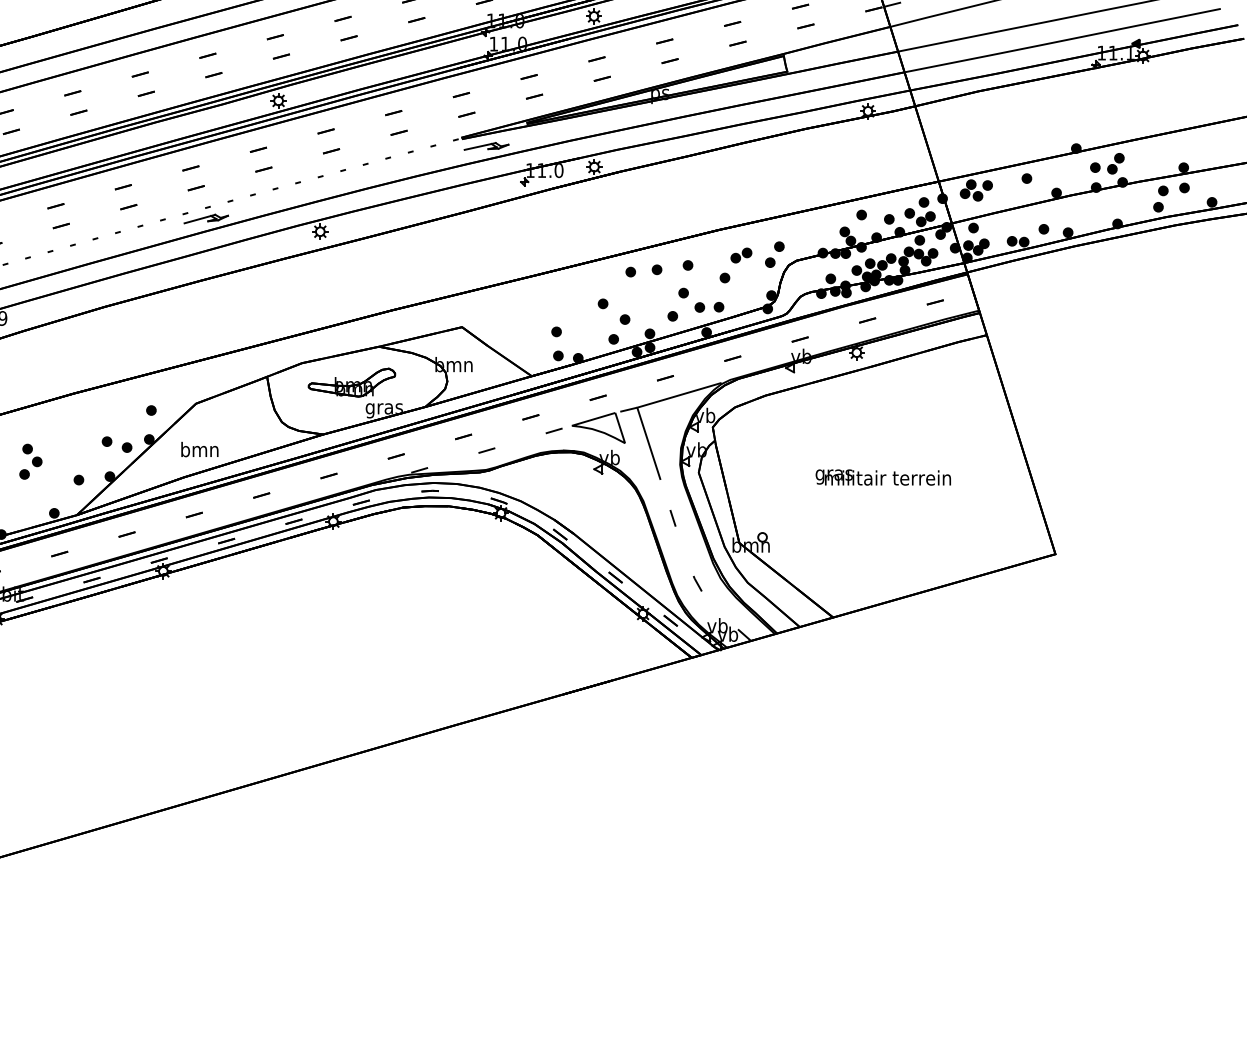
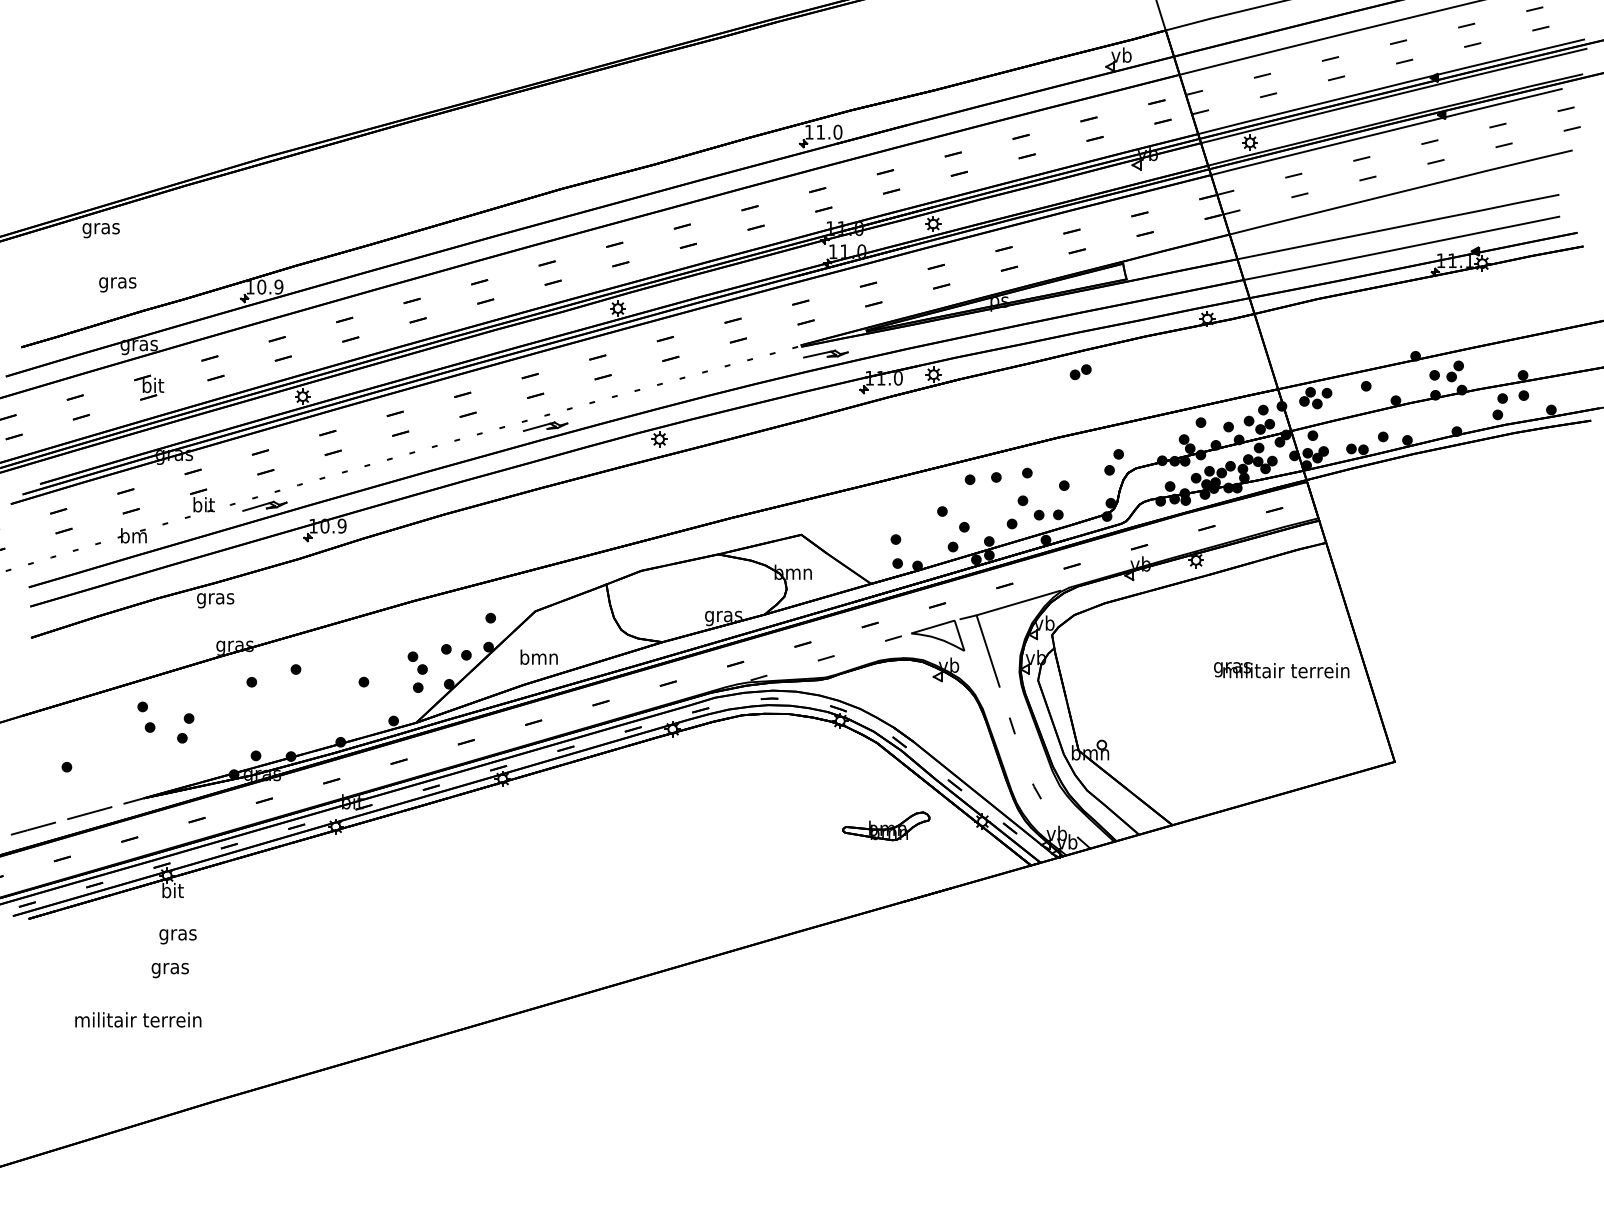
part: (741, 255) -> (1080, 372), moved
part: (352, 382) -> (886, 826), moved
part: (32, 454) -> (417, 662), moved
text: (883, 477) -> (1281, 670), moved

